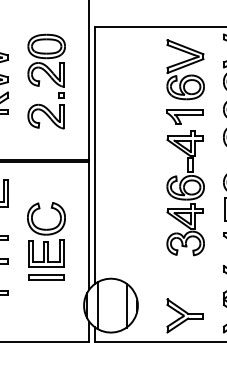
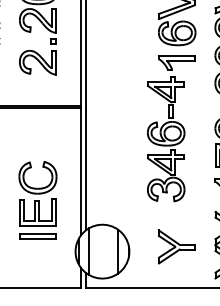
part: (185, 193) -> (166, 139), moved
part: (46, 241) -> (38, 200), moved
part: (184, 315) -> (176, 246), moved

